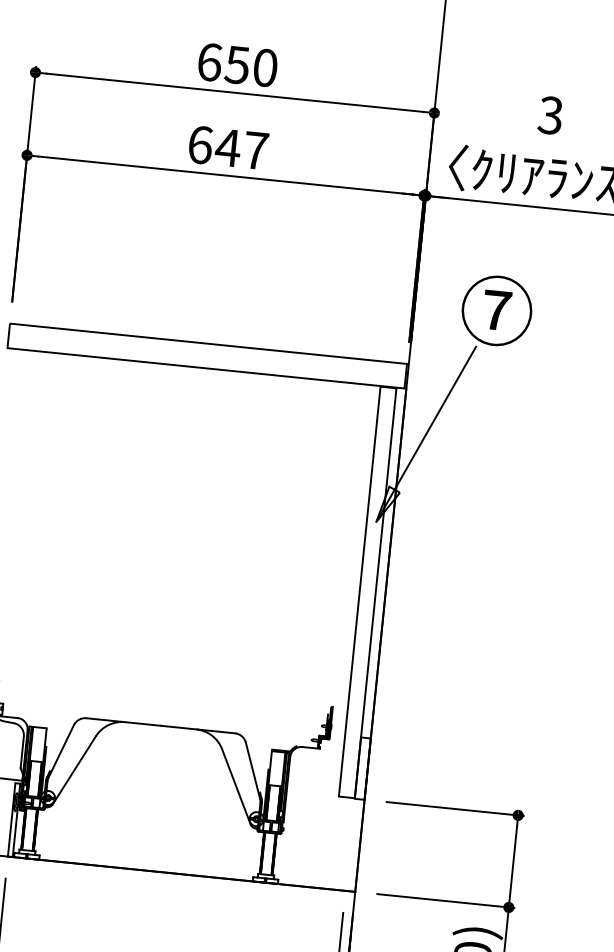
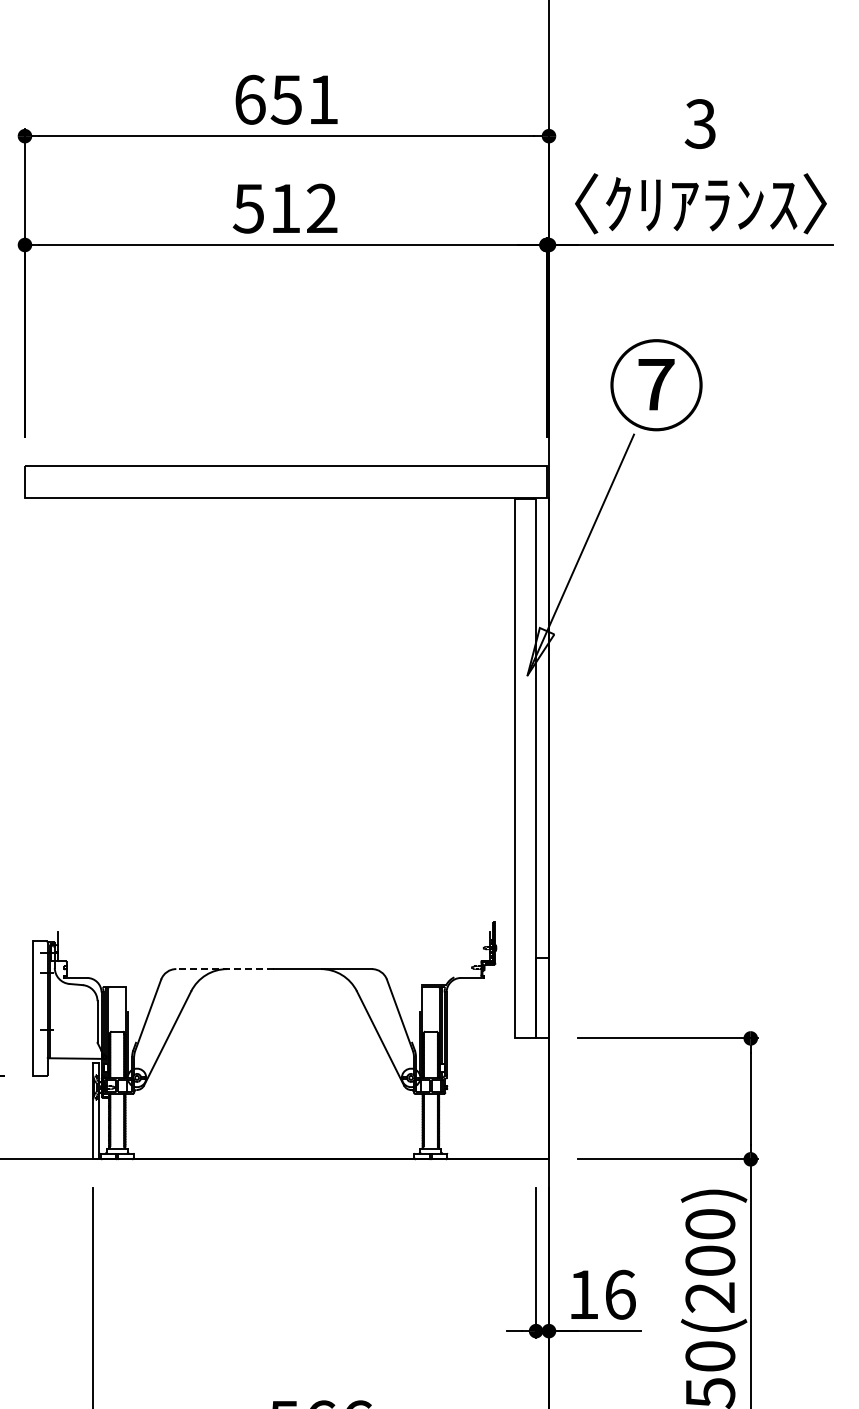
text: (265, 67) -> (323, 99), 650 -> 651
text: (227, 147) -> (284, 208), 647 -> 512
line: (123, 722) -> (225, 969), solid -> dashed

